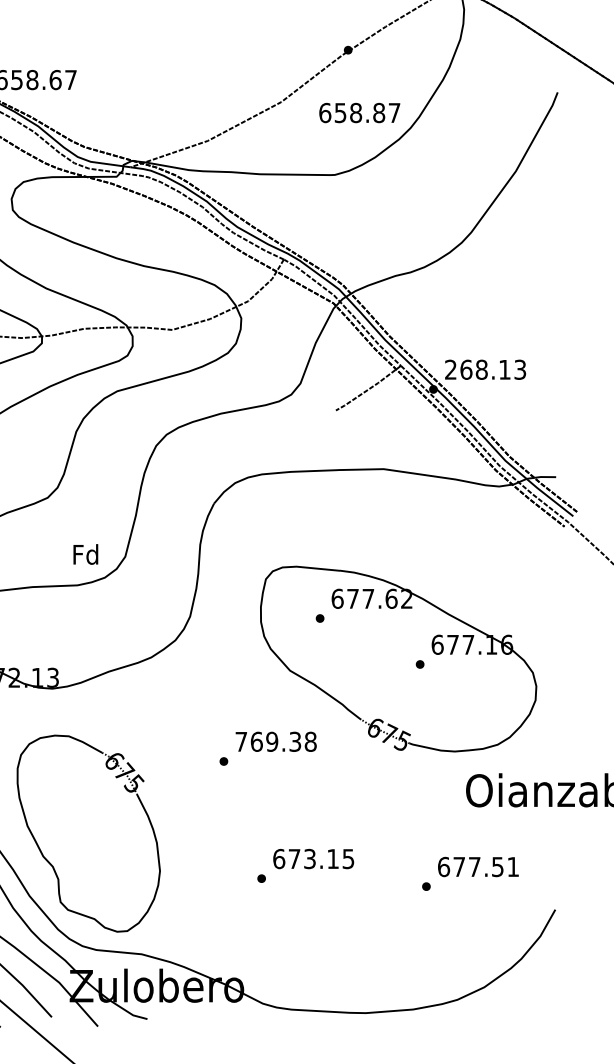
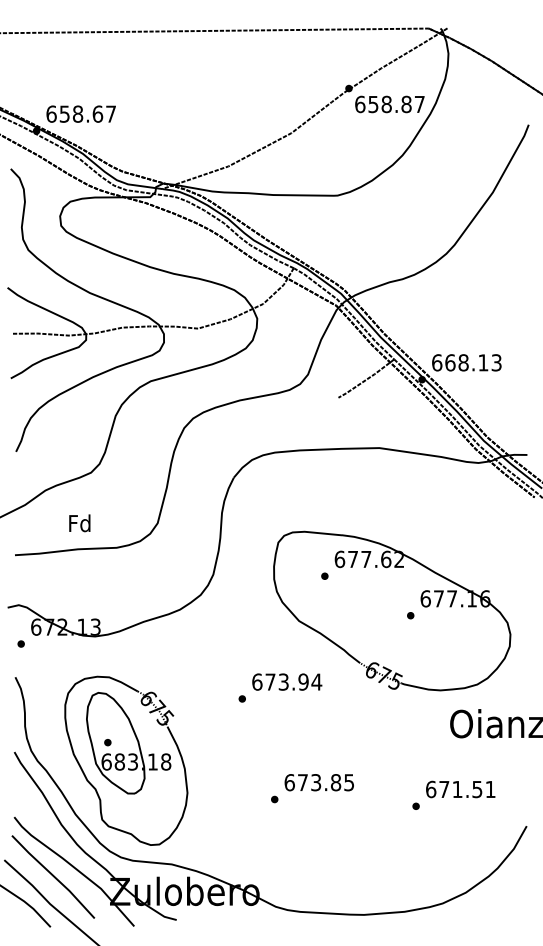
text: (359, 113) -> (389, 104), moved
text: (451, 369) -> (437, 362), 268.13 -> 668.13
text: (85, 554) -> (79, 523), moved
text: (276, 741) -> (287, 681), 769.38 -> 673.94
part: (91, 813) -> (128, 743), added
text: (332, 858) -> (335, 782), 673.15 -> 673.85
text: (474, 867) -> (457, 789), 677.51 -> 671.51

